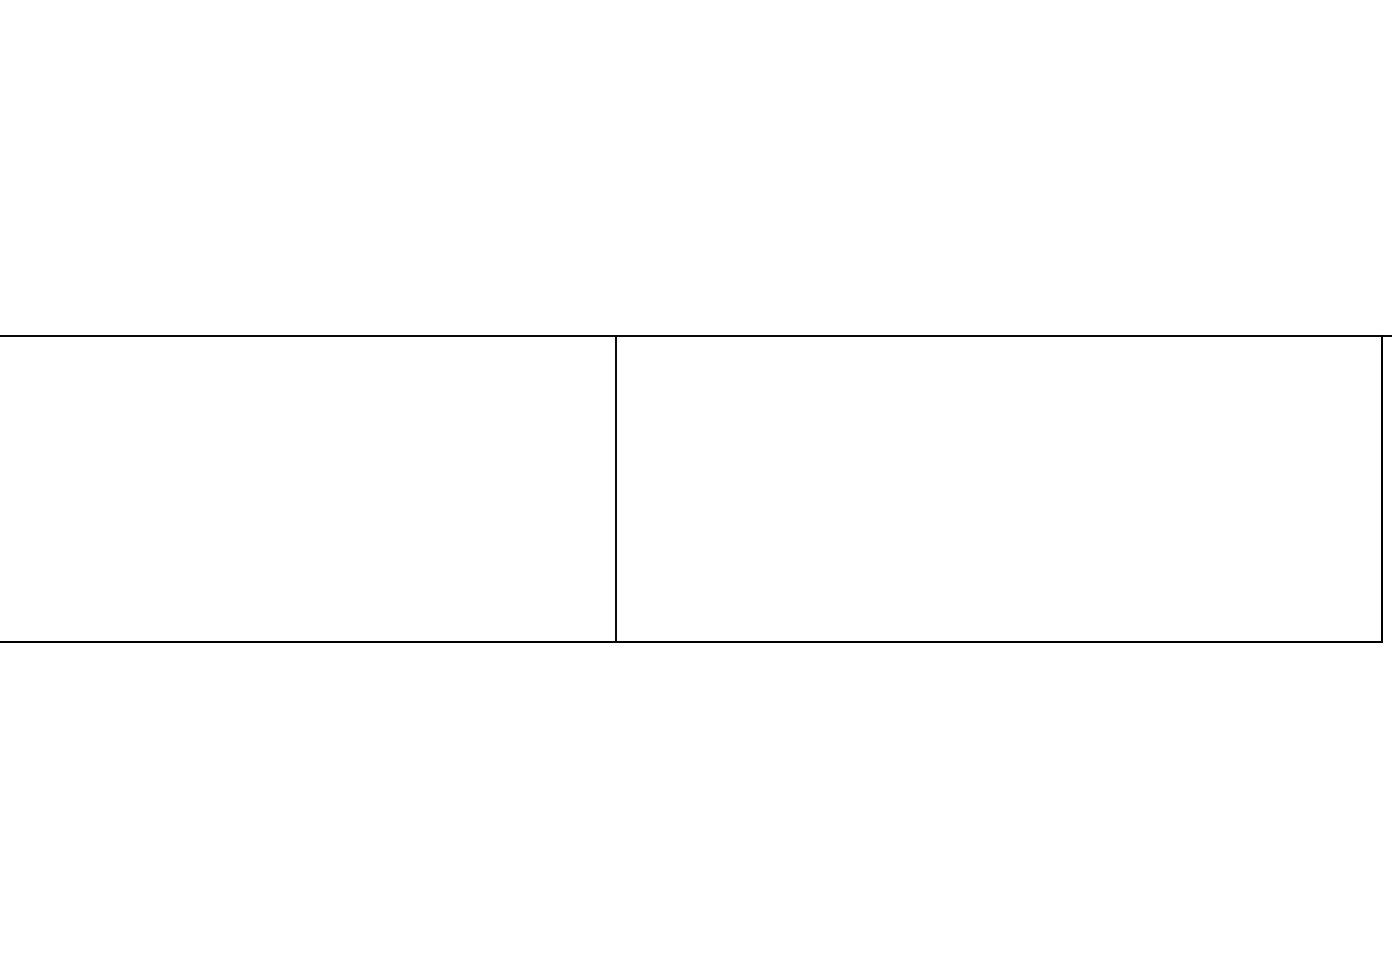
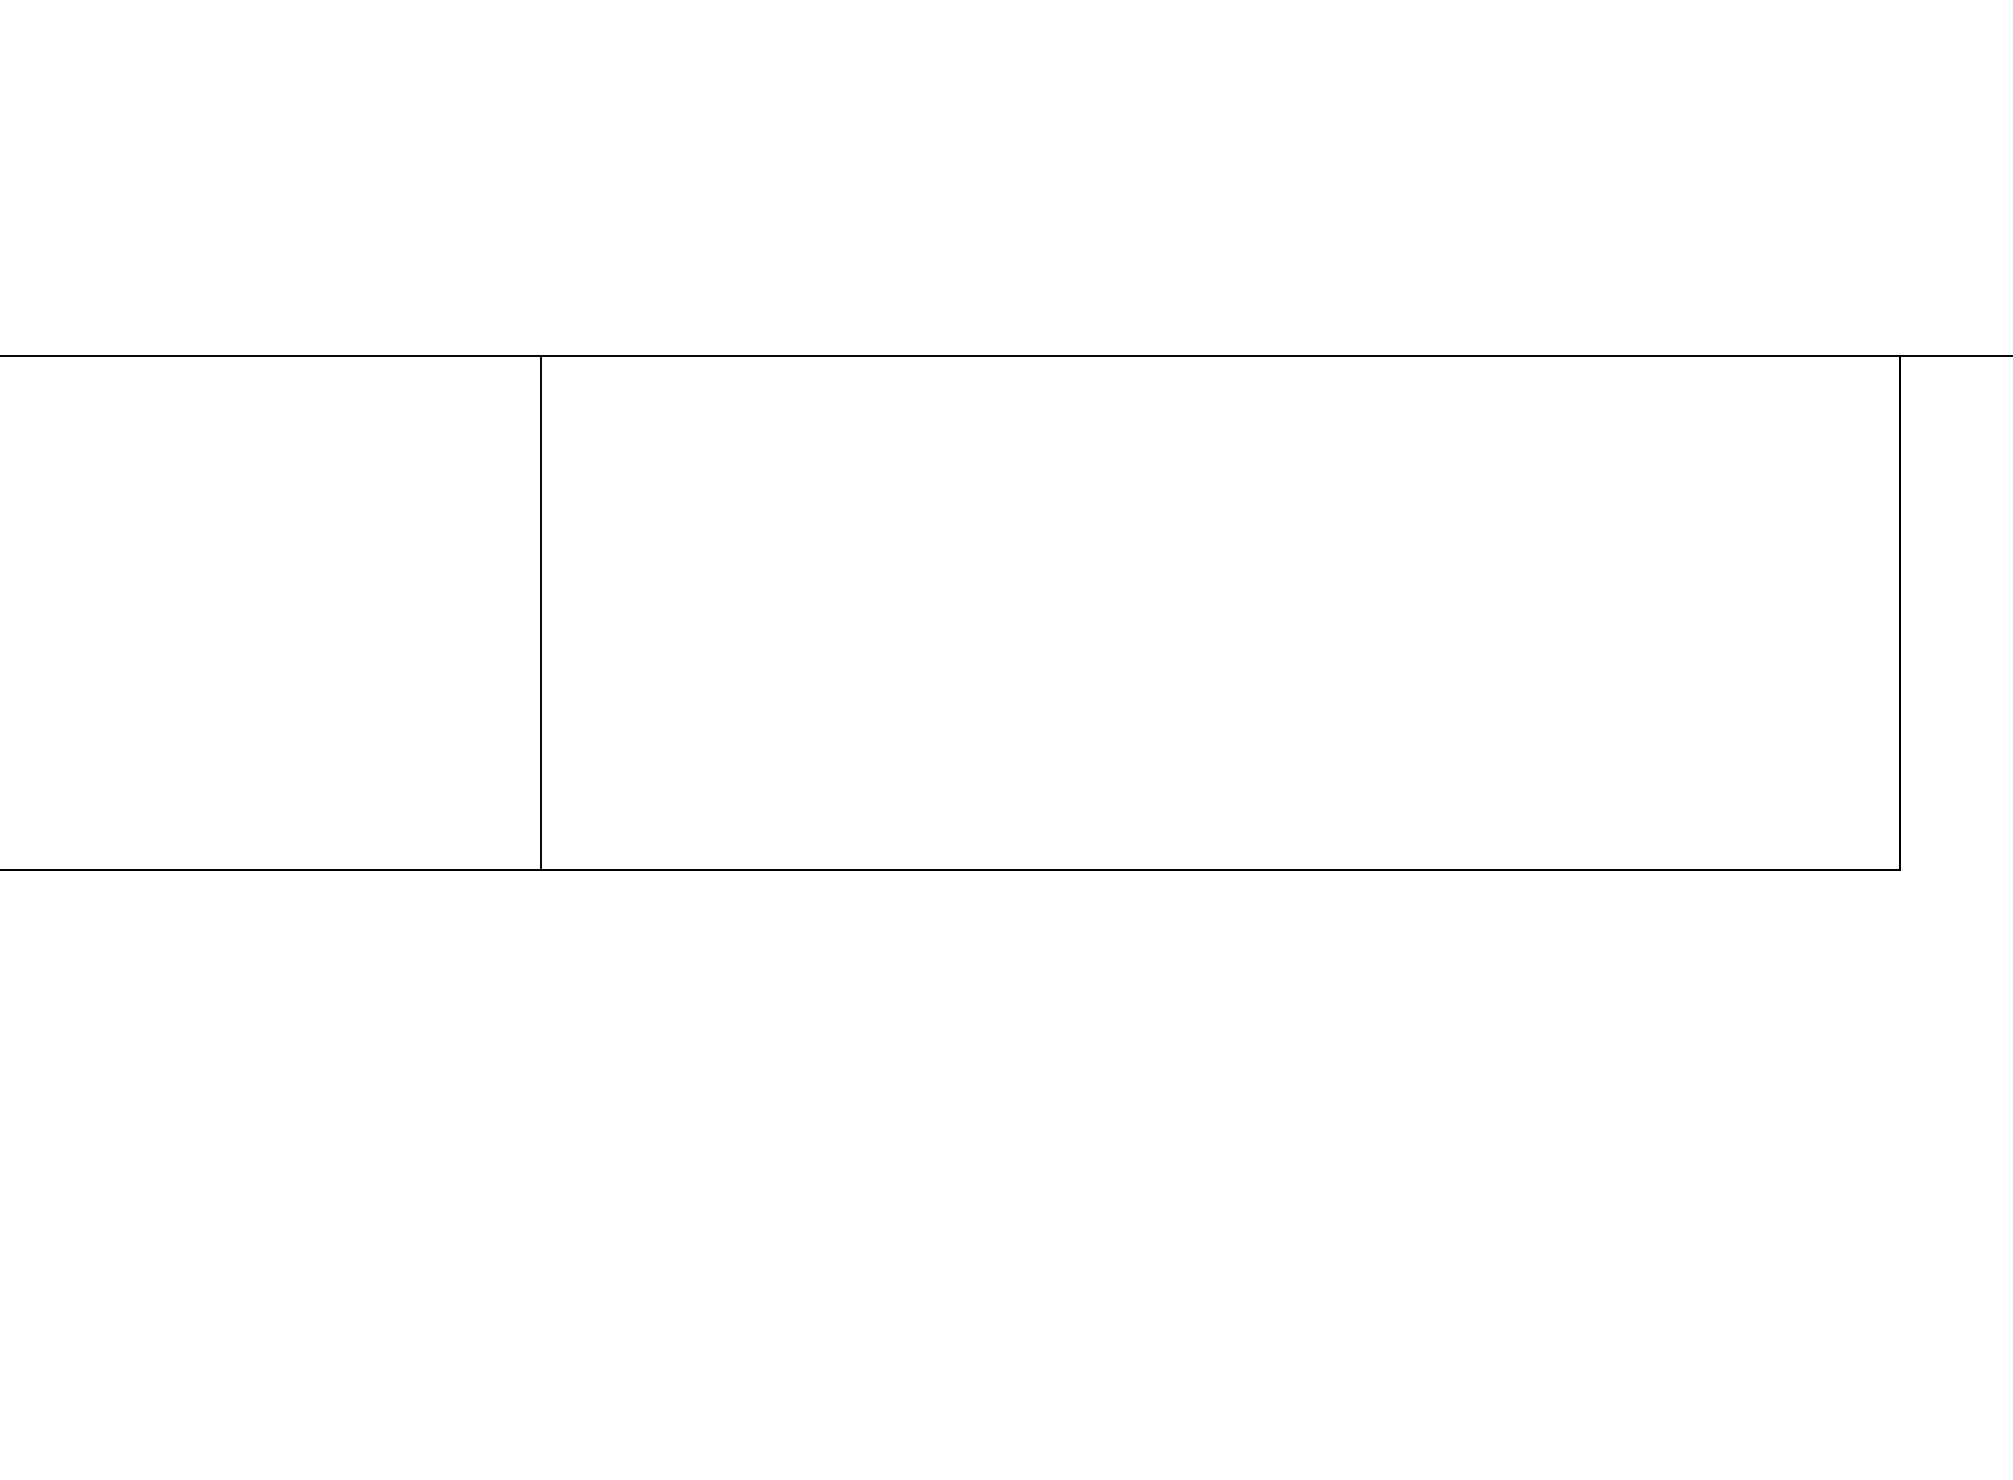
line: (615, 488) -> (540, 611), moved

